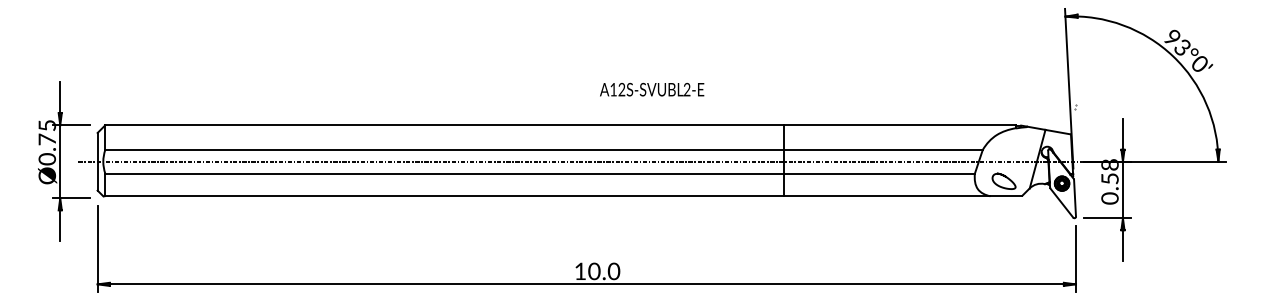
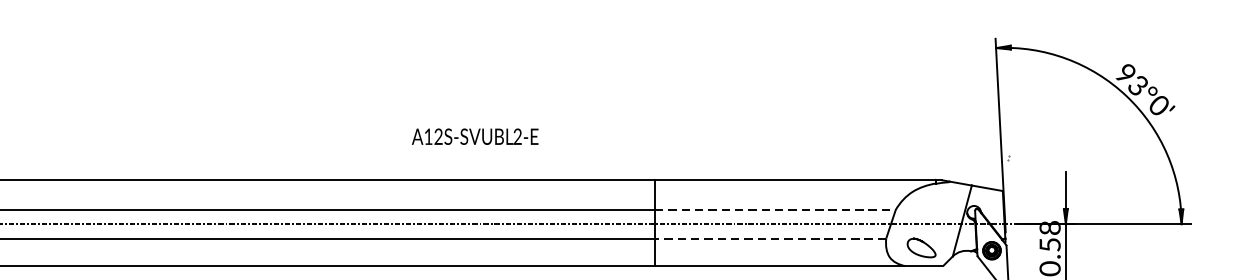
text: (652, 89) -> (475, 136), moved
line: (884, 149) -> (776, 209), solid -> dashed
line: (879, 173) -> (770, 238), solid -> dashed

